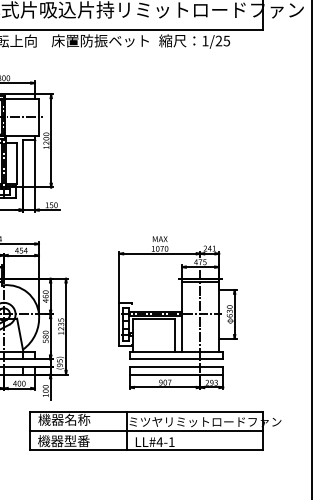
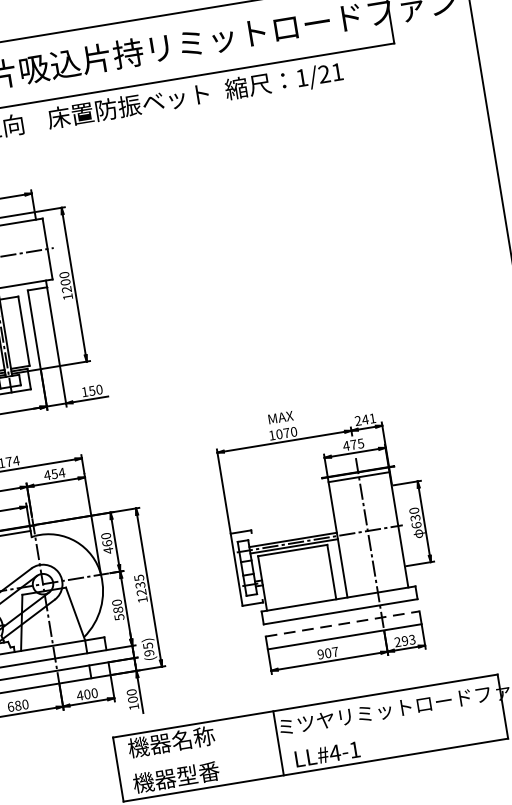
text: (226, 40) -> (336, 71), 1/25 -> 1/21
line: (176, 366) -> (342, 623), solid -> dashed
line: (146, 430) -> (310, 737), removed

